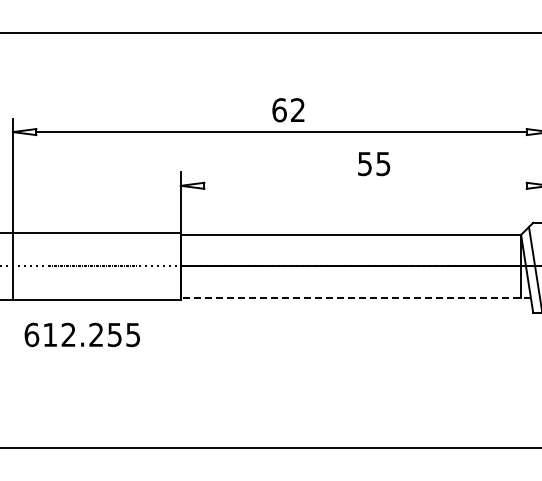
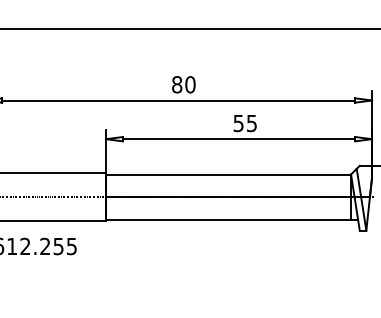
text: (288, 110) -> (183, 84), 62 -> 80
line: (365, 185) -> (239, 138), added
line: (355, 297) -> (231, 219), dashed -> solid

